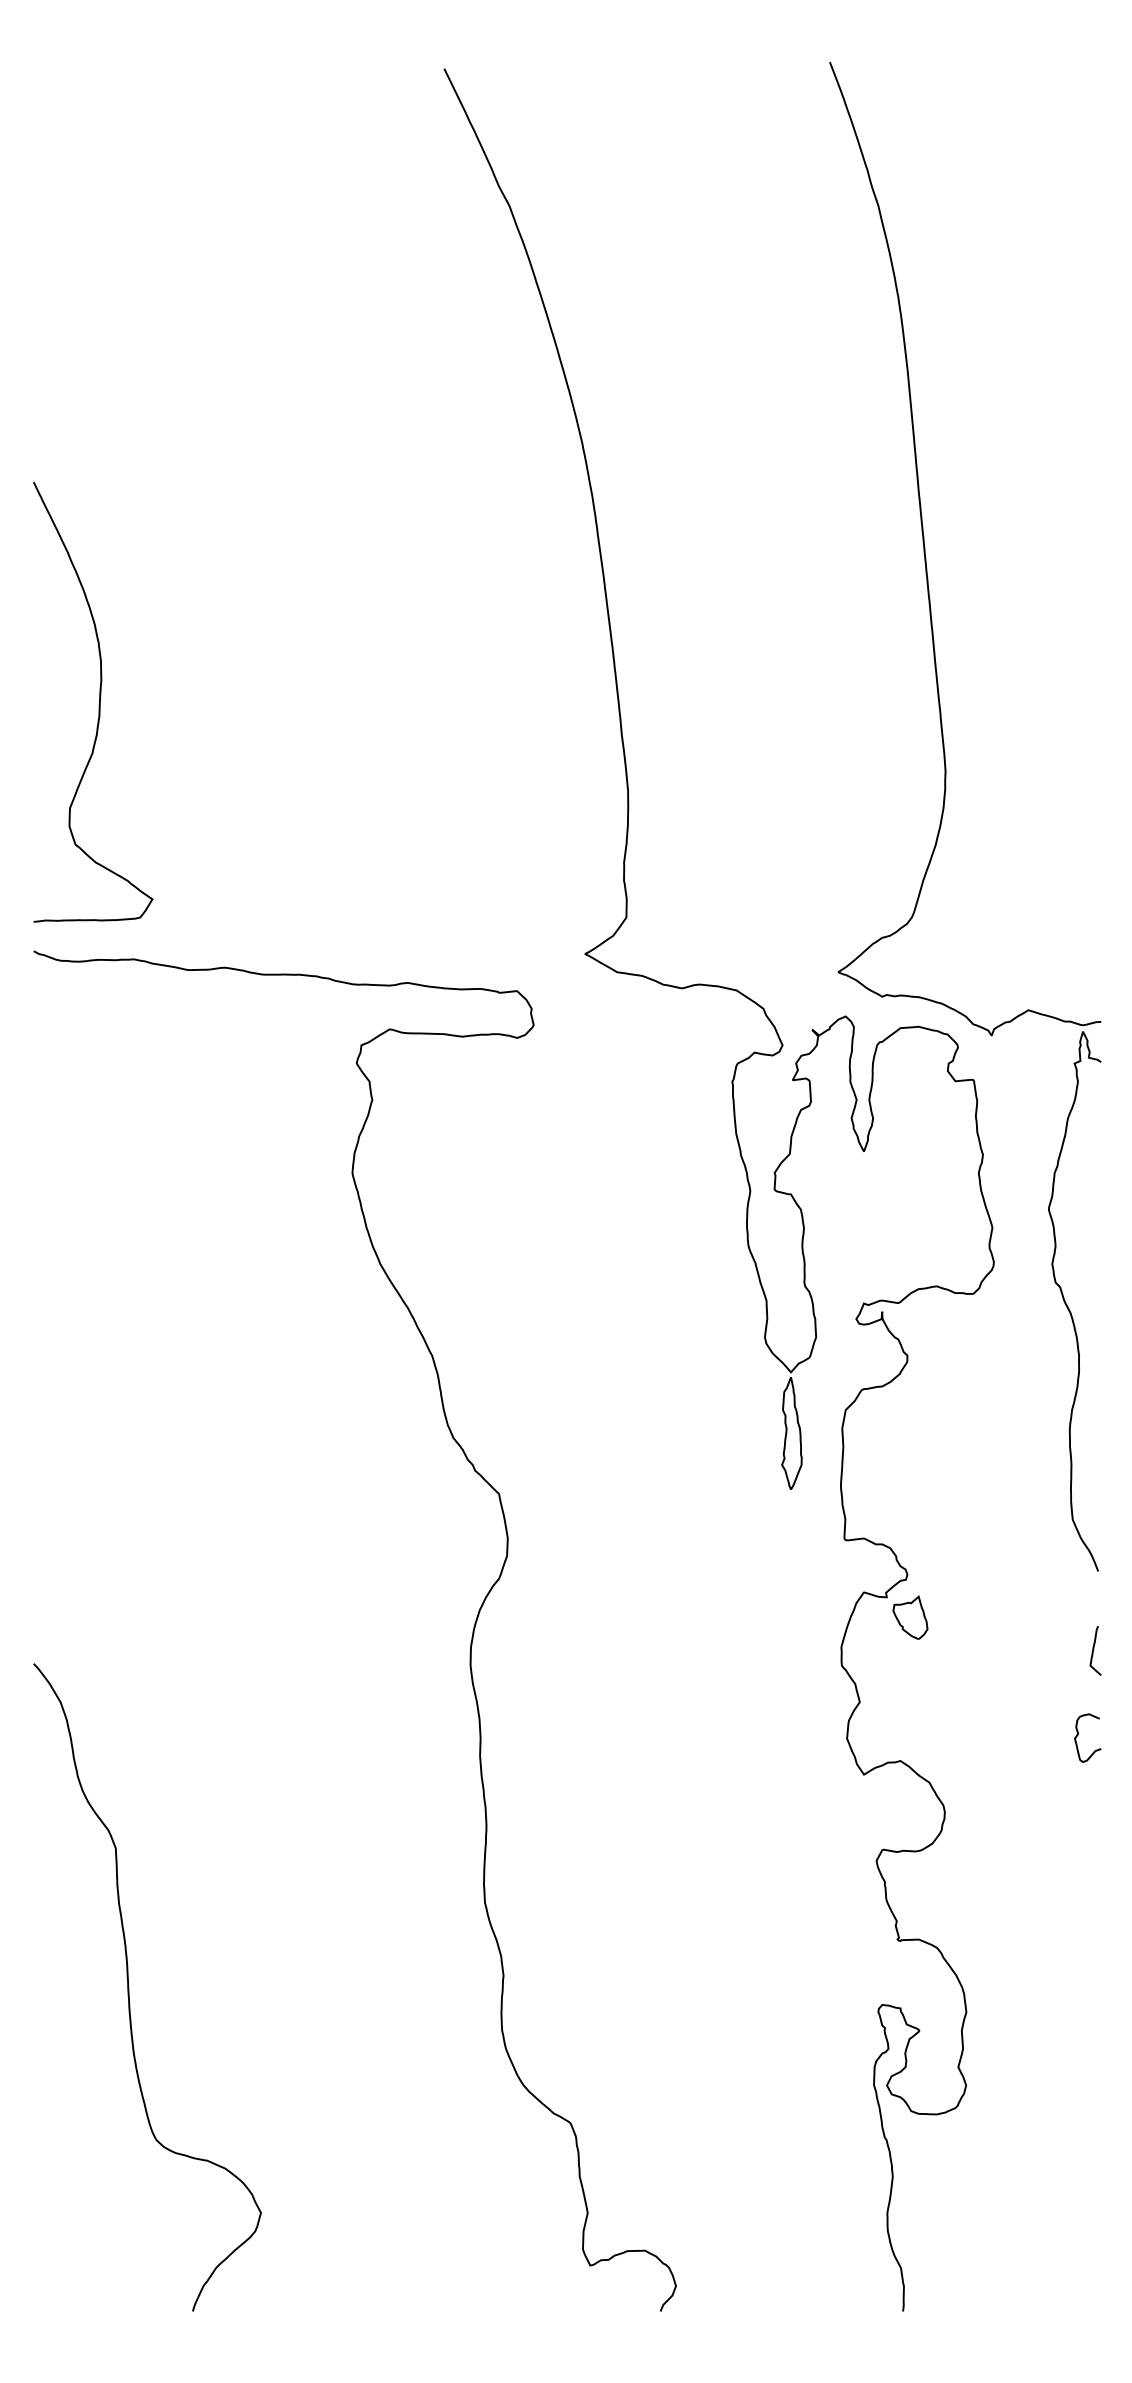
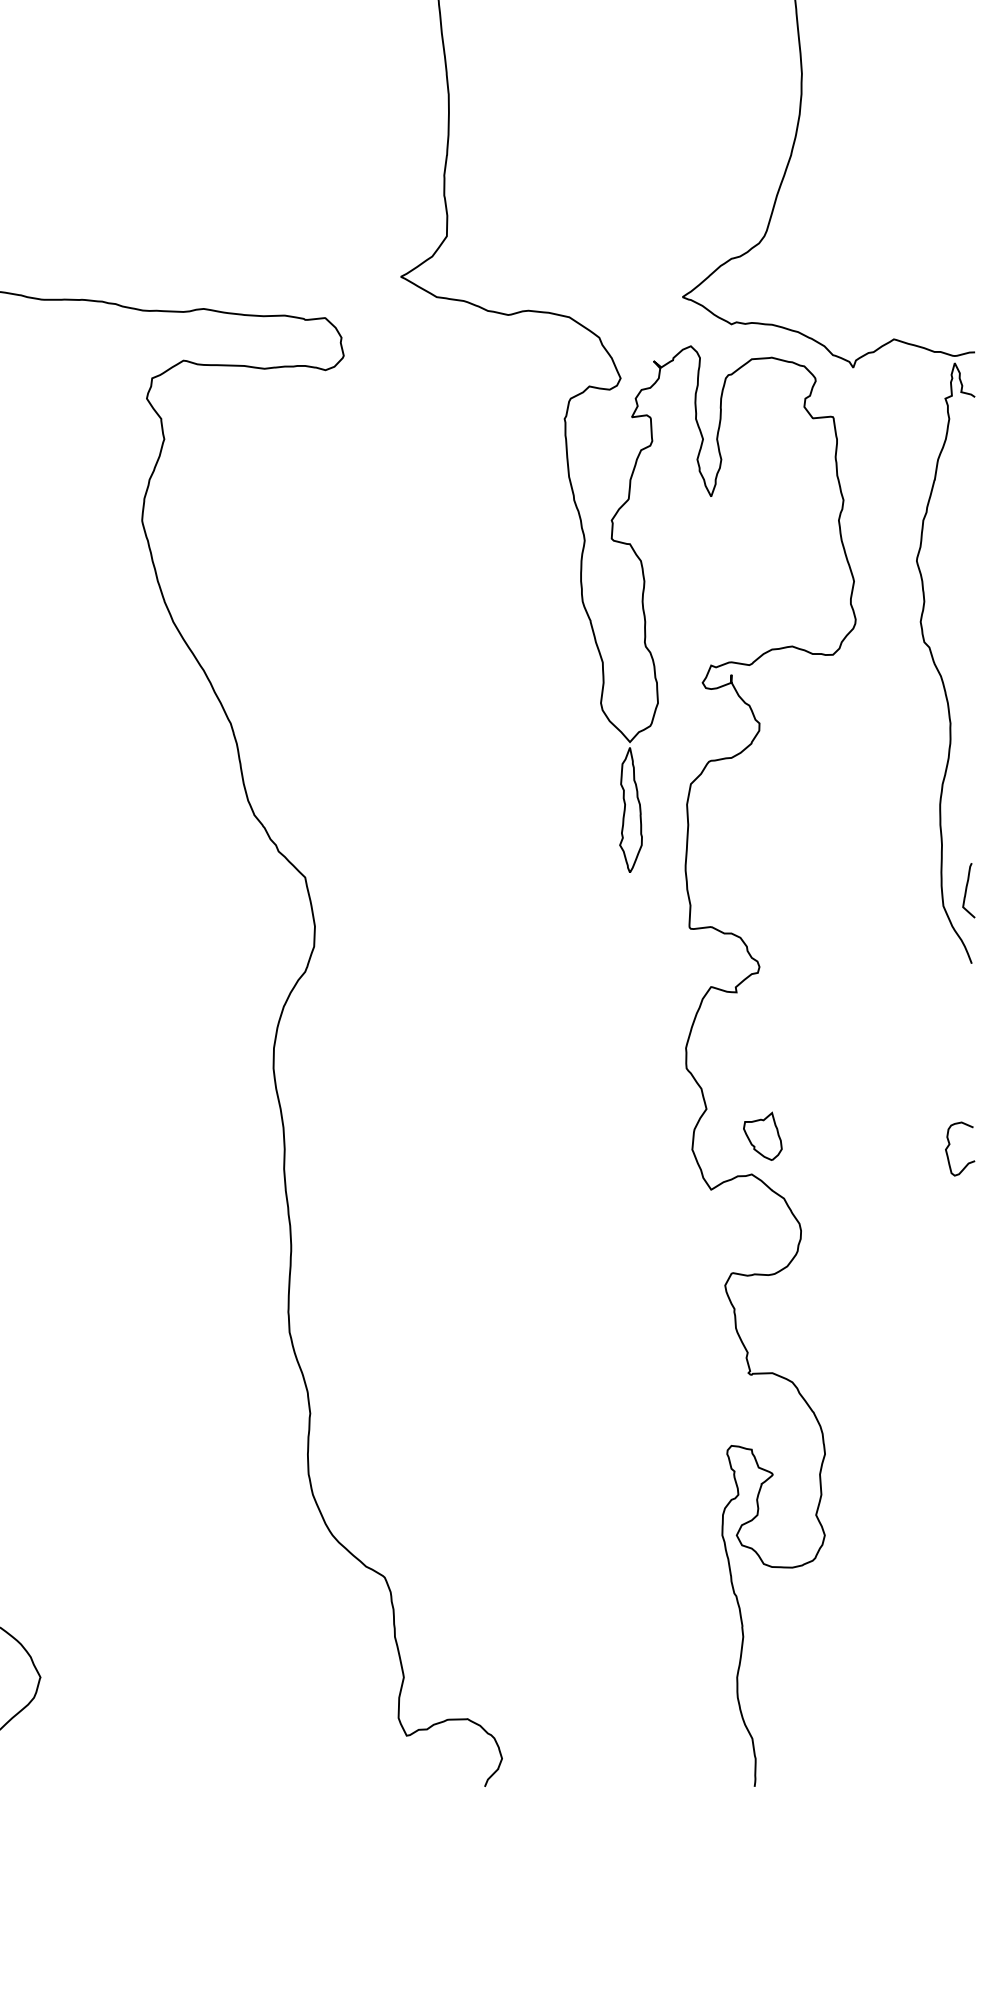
part: (910, 1617) -> (762, 1136), moved
curve: (1094, 1649) -> (967, 889), moved

